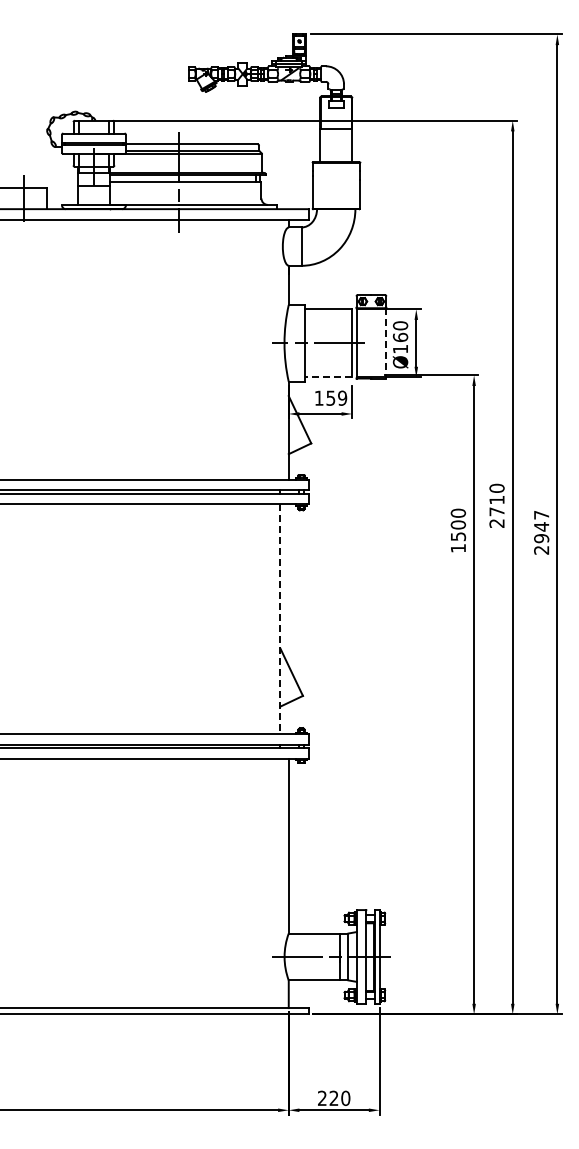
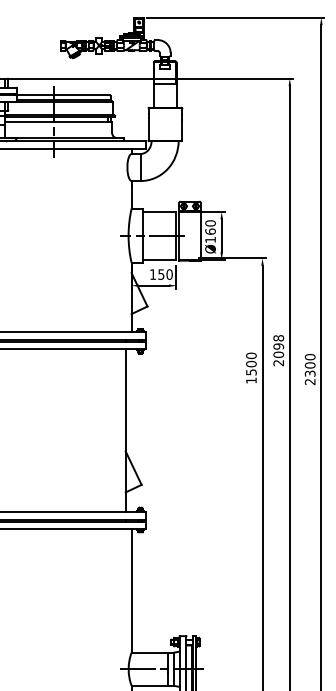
line: (386, 343) -> (200, 235), dashed -> solid
line: (328, 377) -> (159, 259), dashed -> solid
text: (342, 398) -> (169, 274), 159 -> 150
text: (496, 499) -> (278, 346), 2710 -> 2098
text: (541, 526) -> (310, 365), 2947 -> 2300
line: (280, 619) -> (125, 430), dashed -> solid

